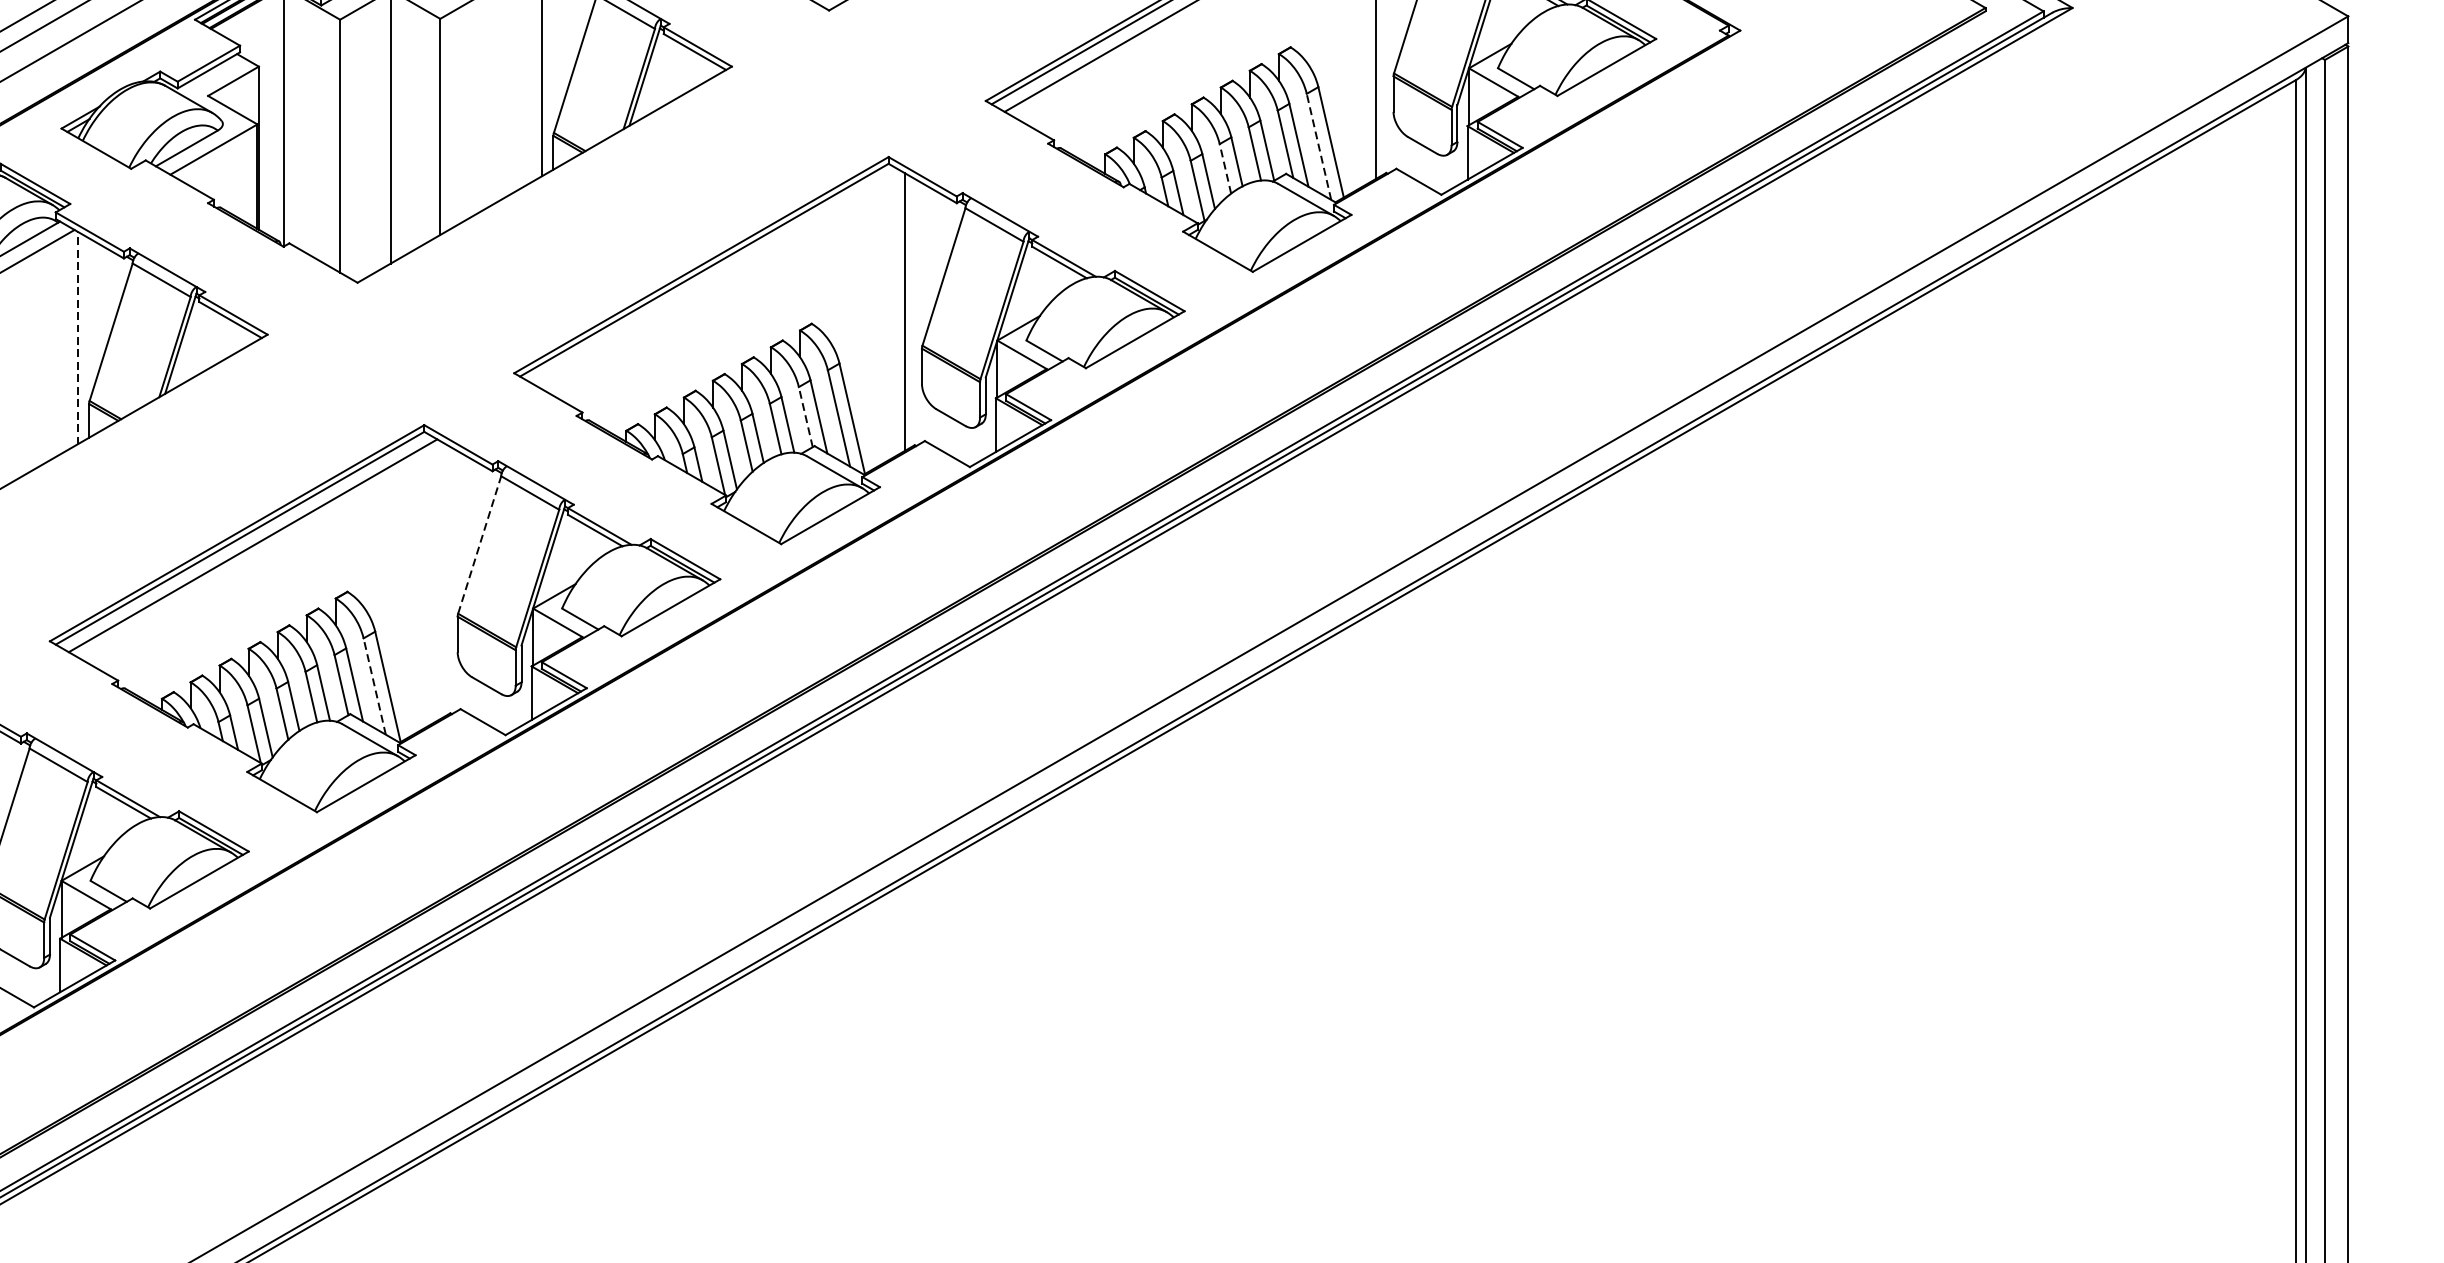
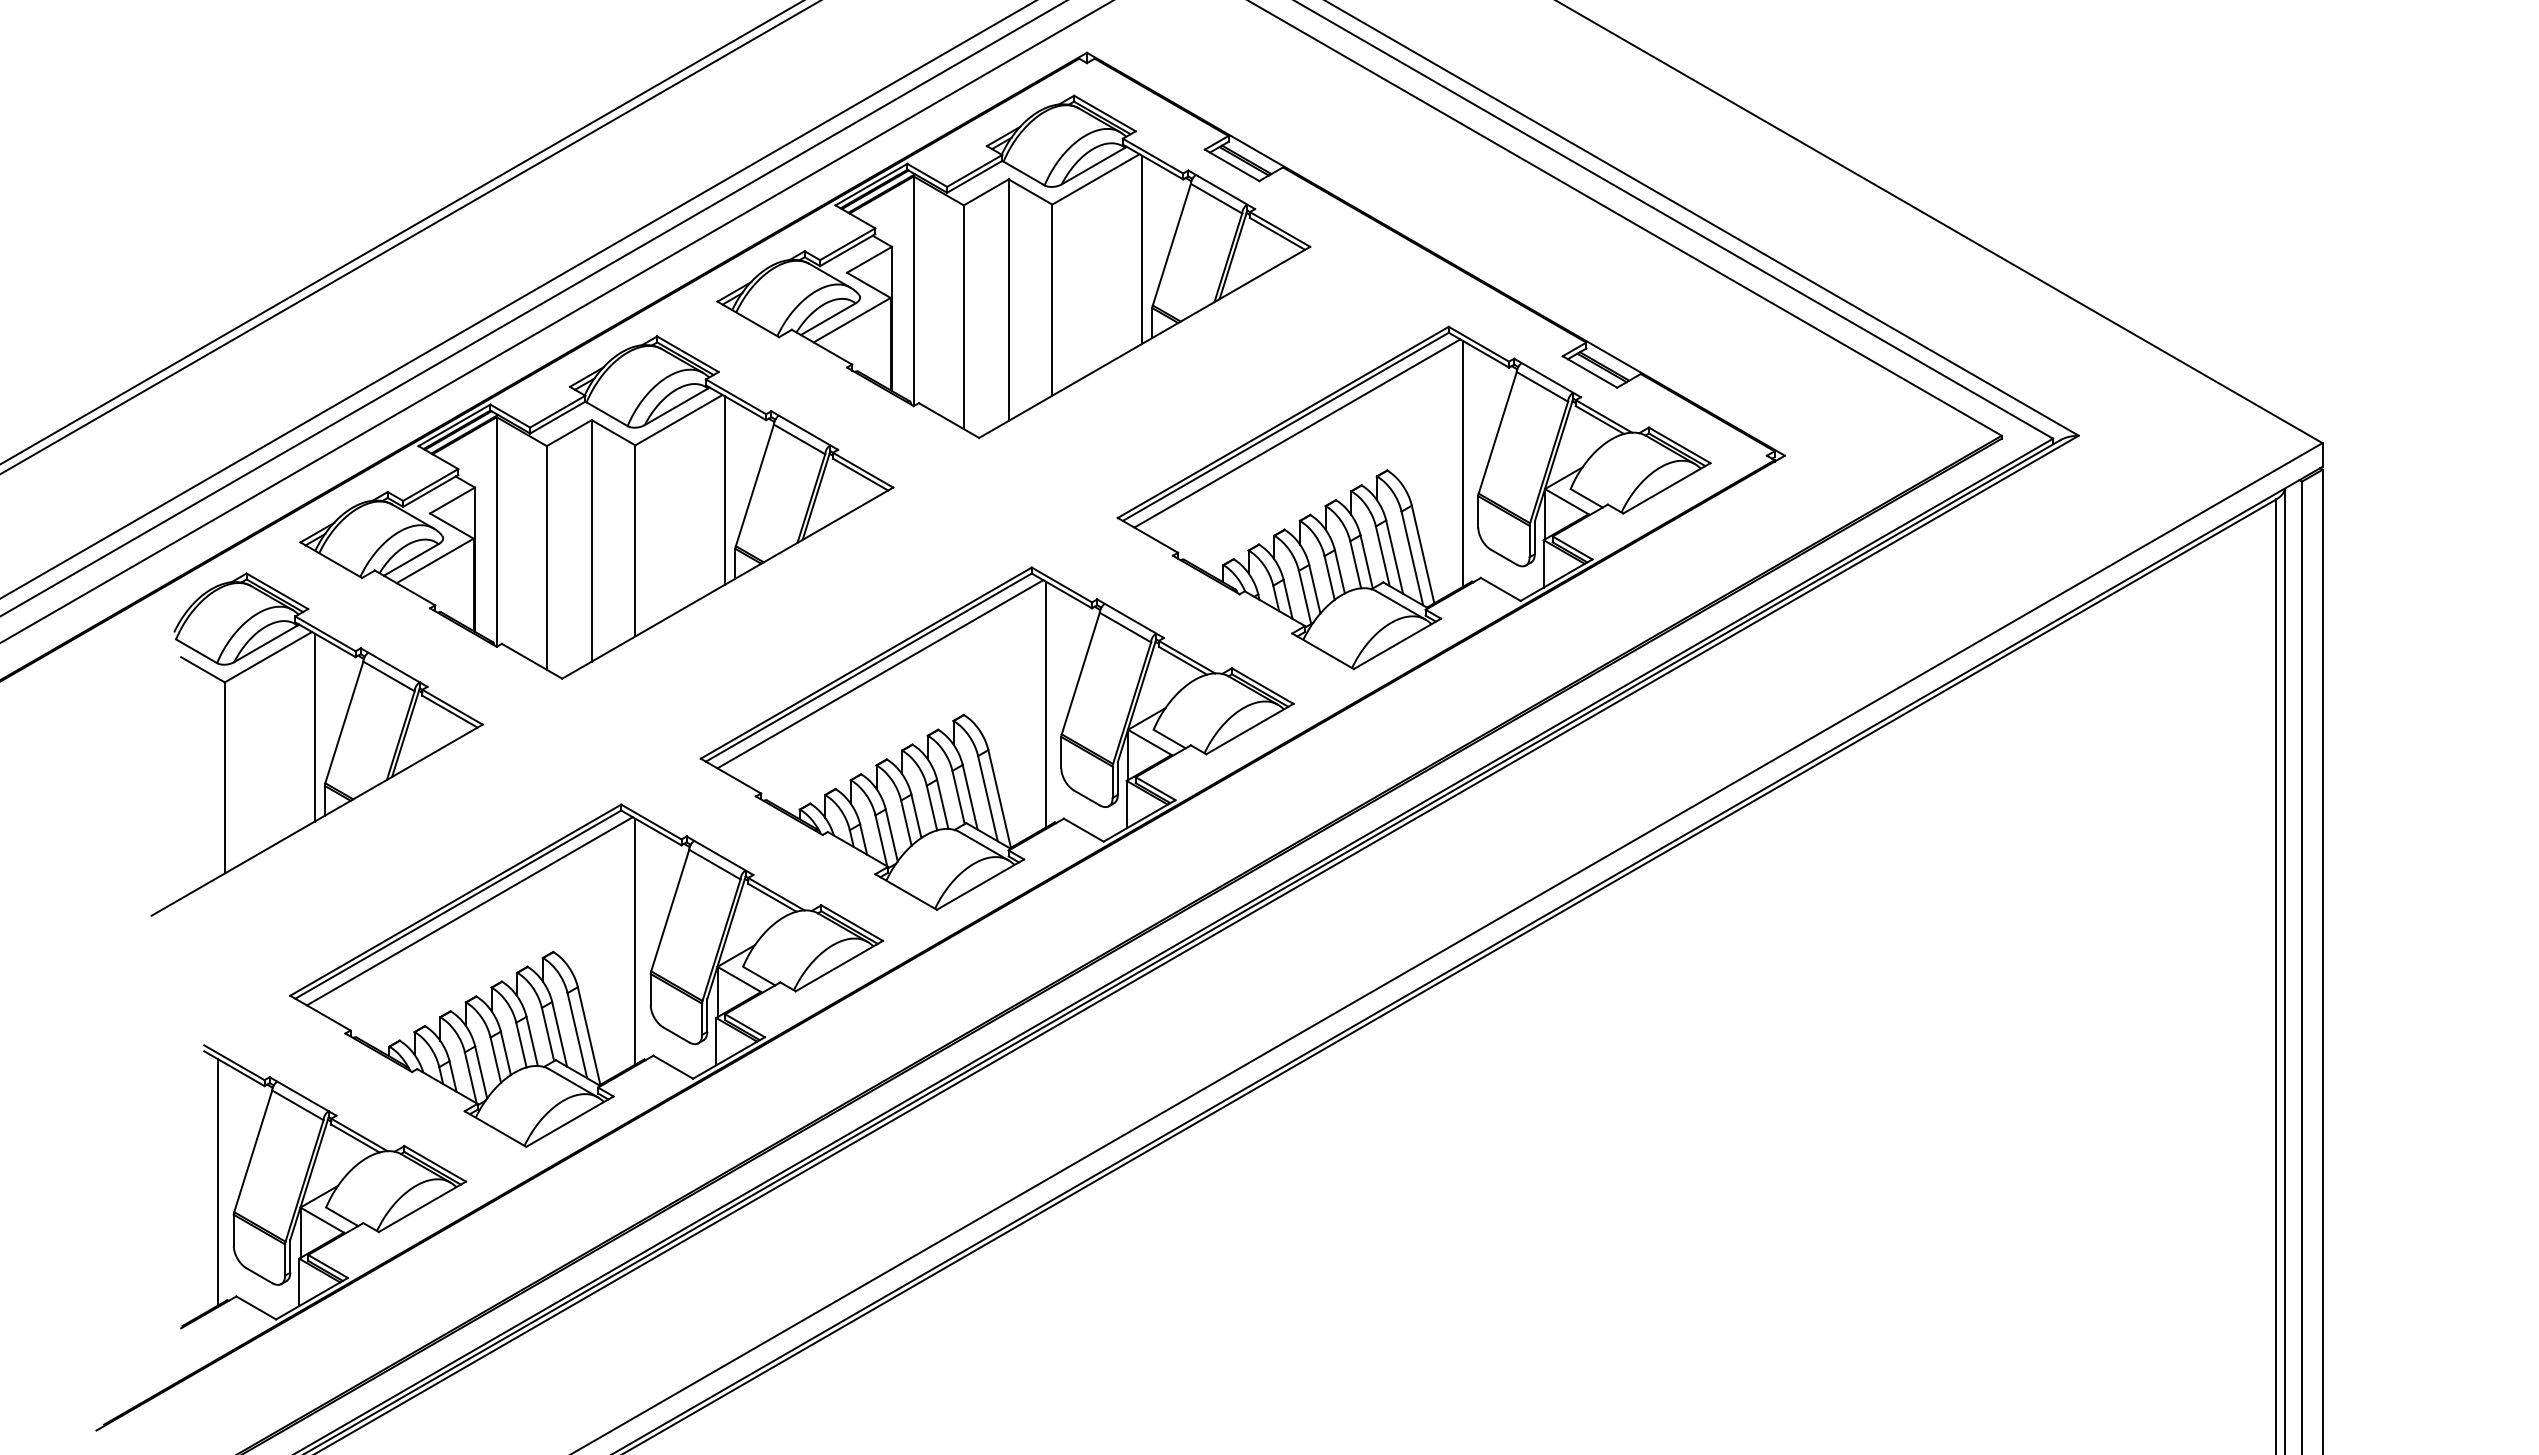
line: (1319, 146) -> (1412, 558), dashed -> solid
line: (1225, 169) -> (1329, 578), dashed -> solid
line: (717, 278) -> (880, 674), added
line: (77, 337) -> (314, 727), dashed -> solid
line: (805, 417) -> (958, 797), dashed -> solid
line: (479, 544) -> (670, 910), dashed -> solid
line: (440, 579) -> (635, 941), added
line: (374, 686) -> (577, 1035), dashed -> solid

